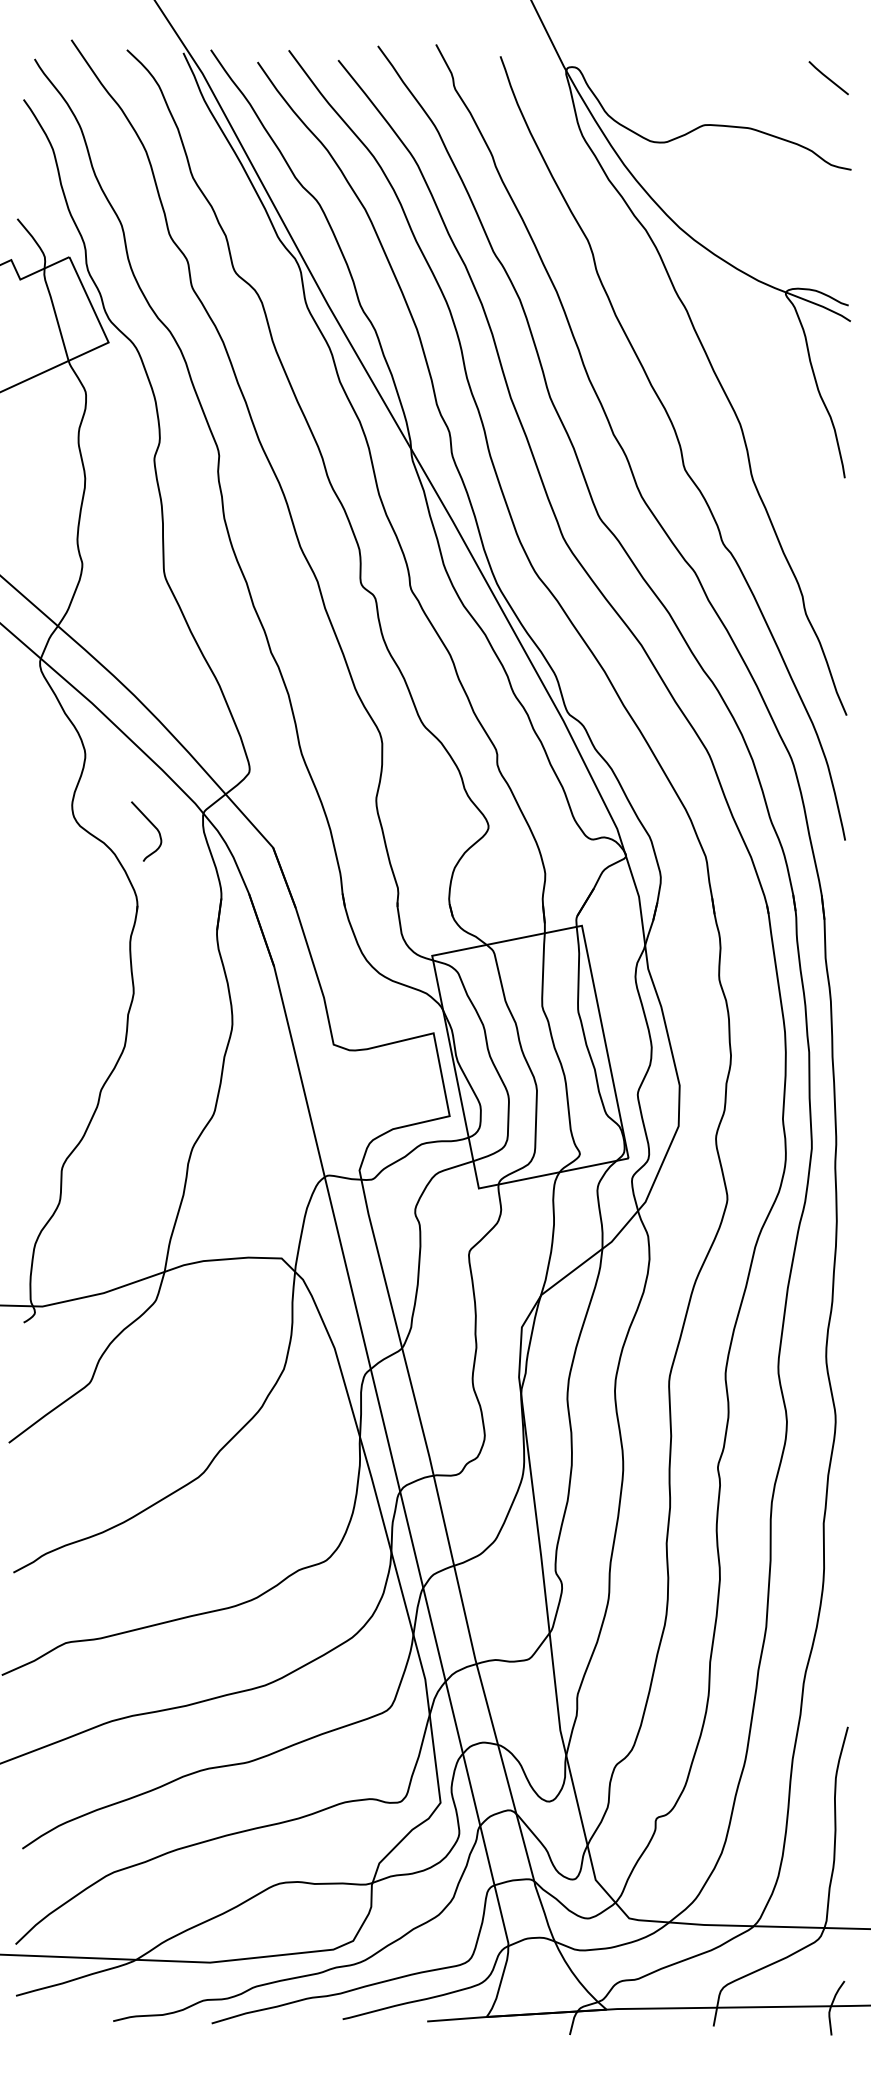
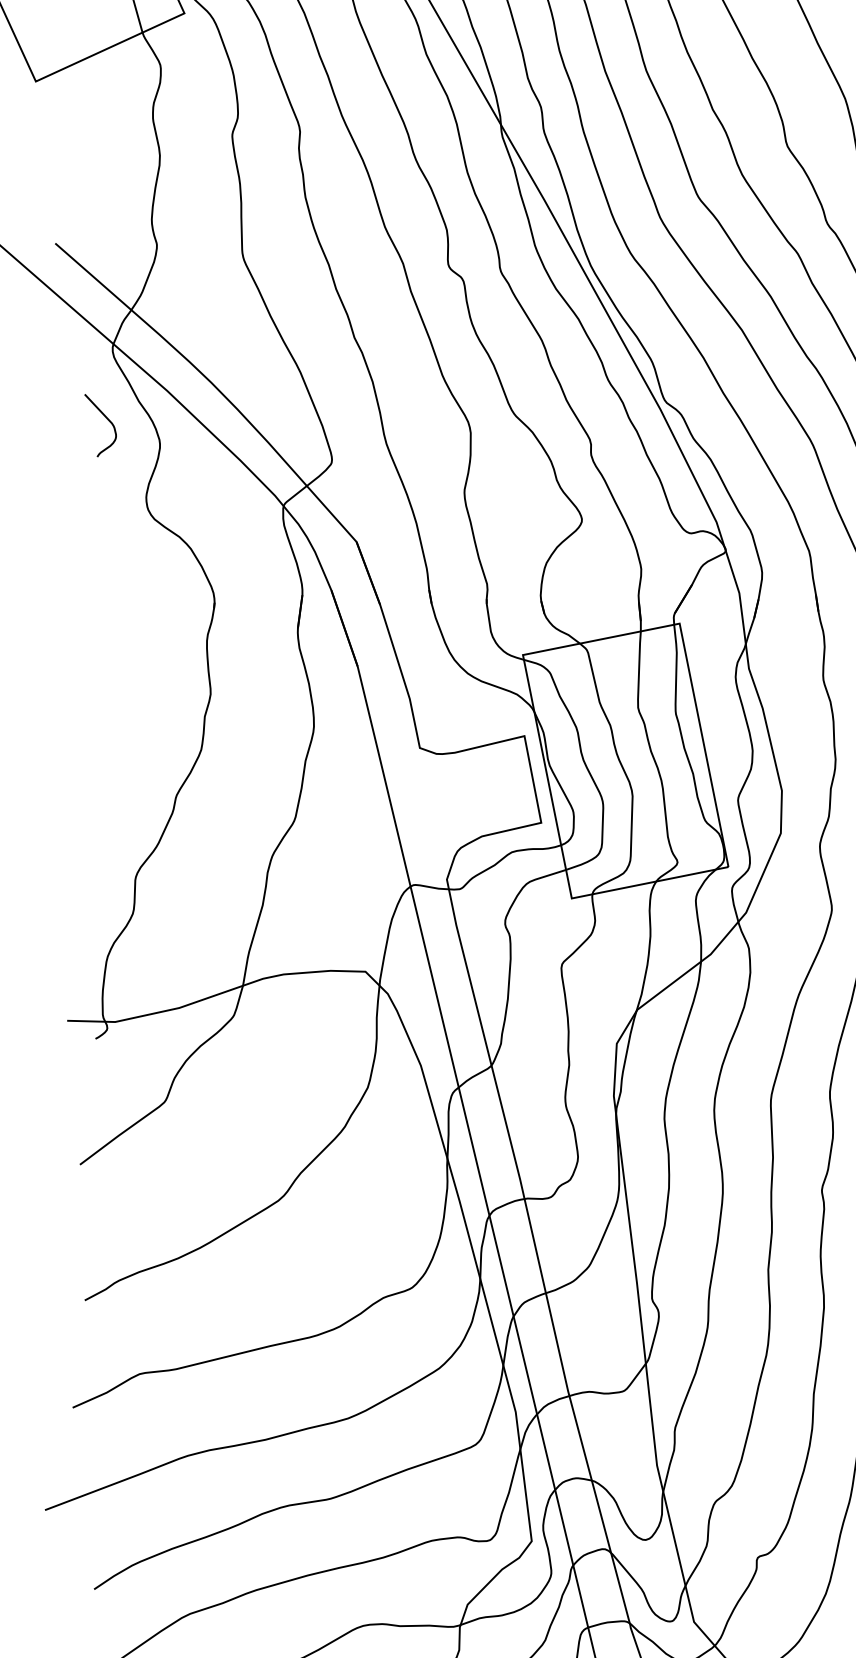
curve: (152, 825) -> (106, 419), moved

